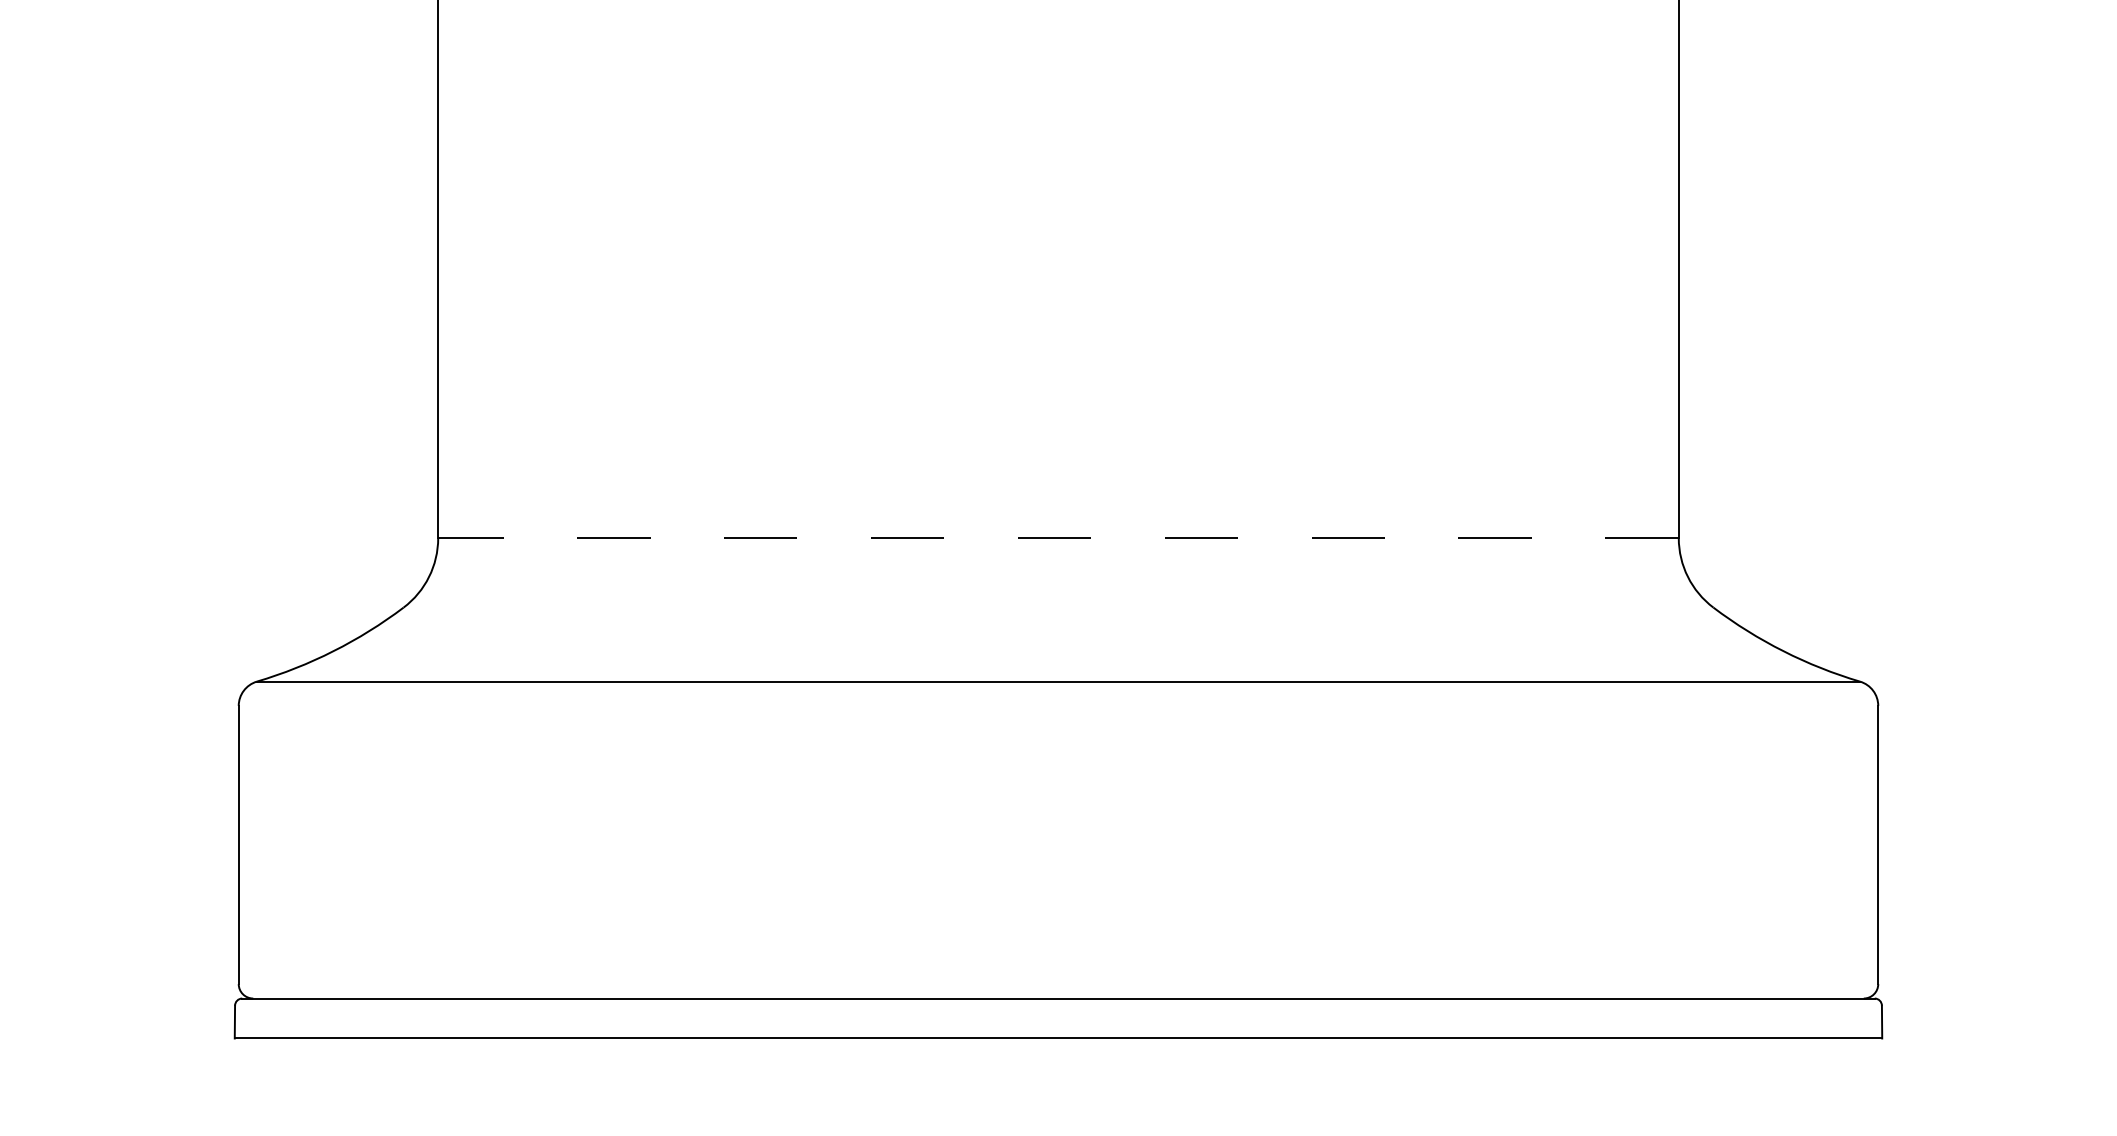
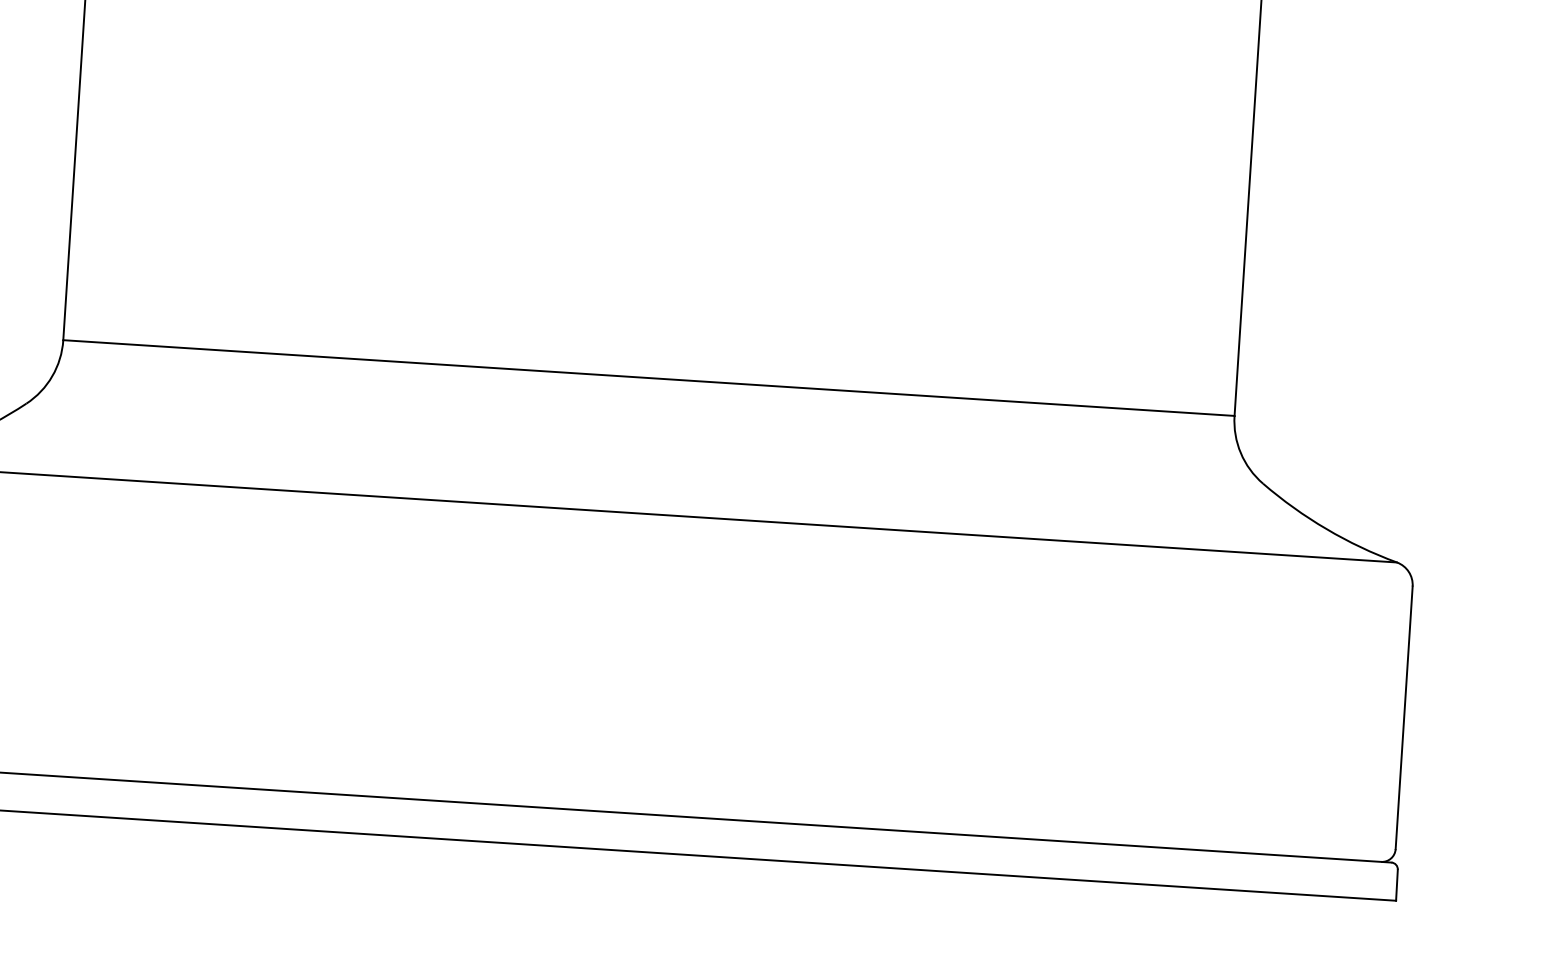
line: (1058, 538) -> (648, 378), dashed -> solid

